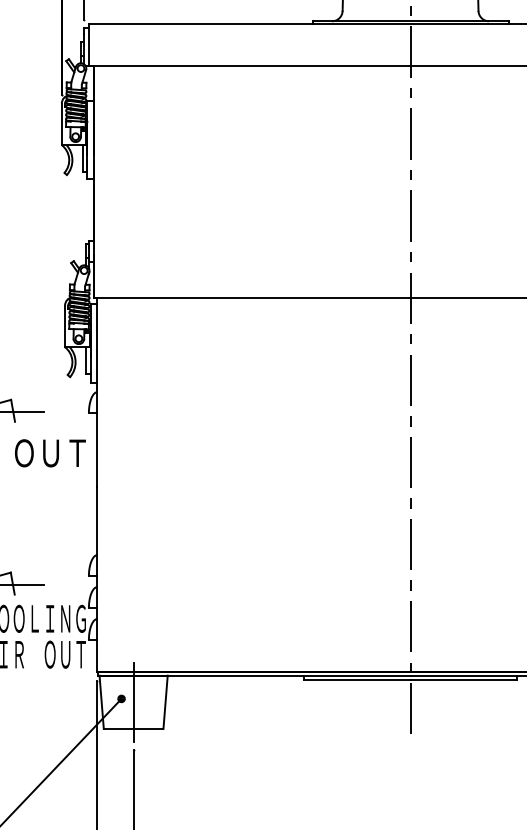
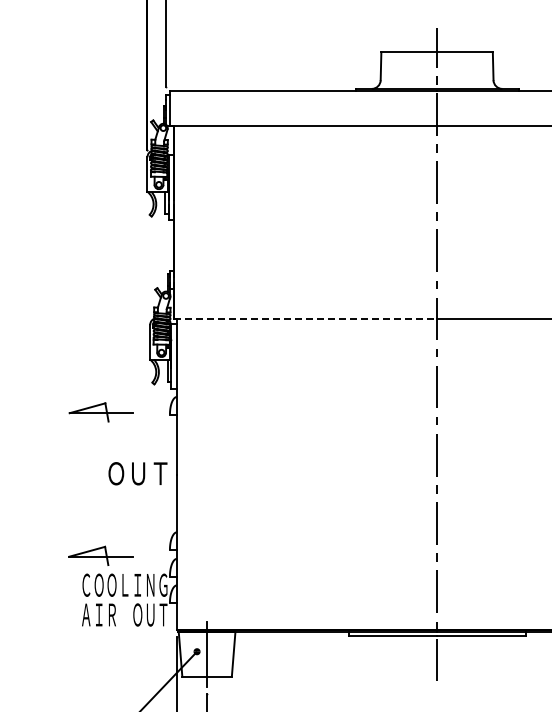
line: (253, 297) -> (306, 318), solid -> dashed
text: (49, 453) -> (137, 473), moved

